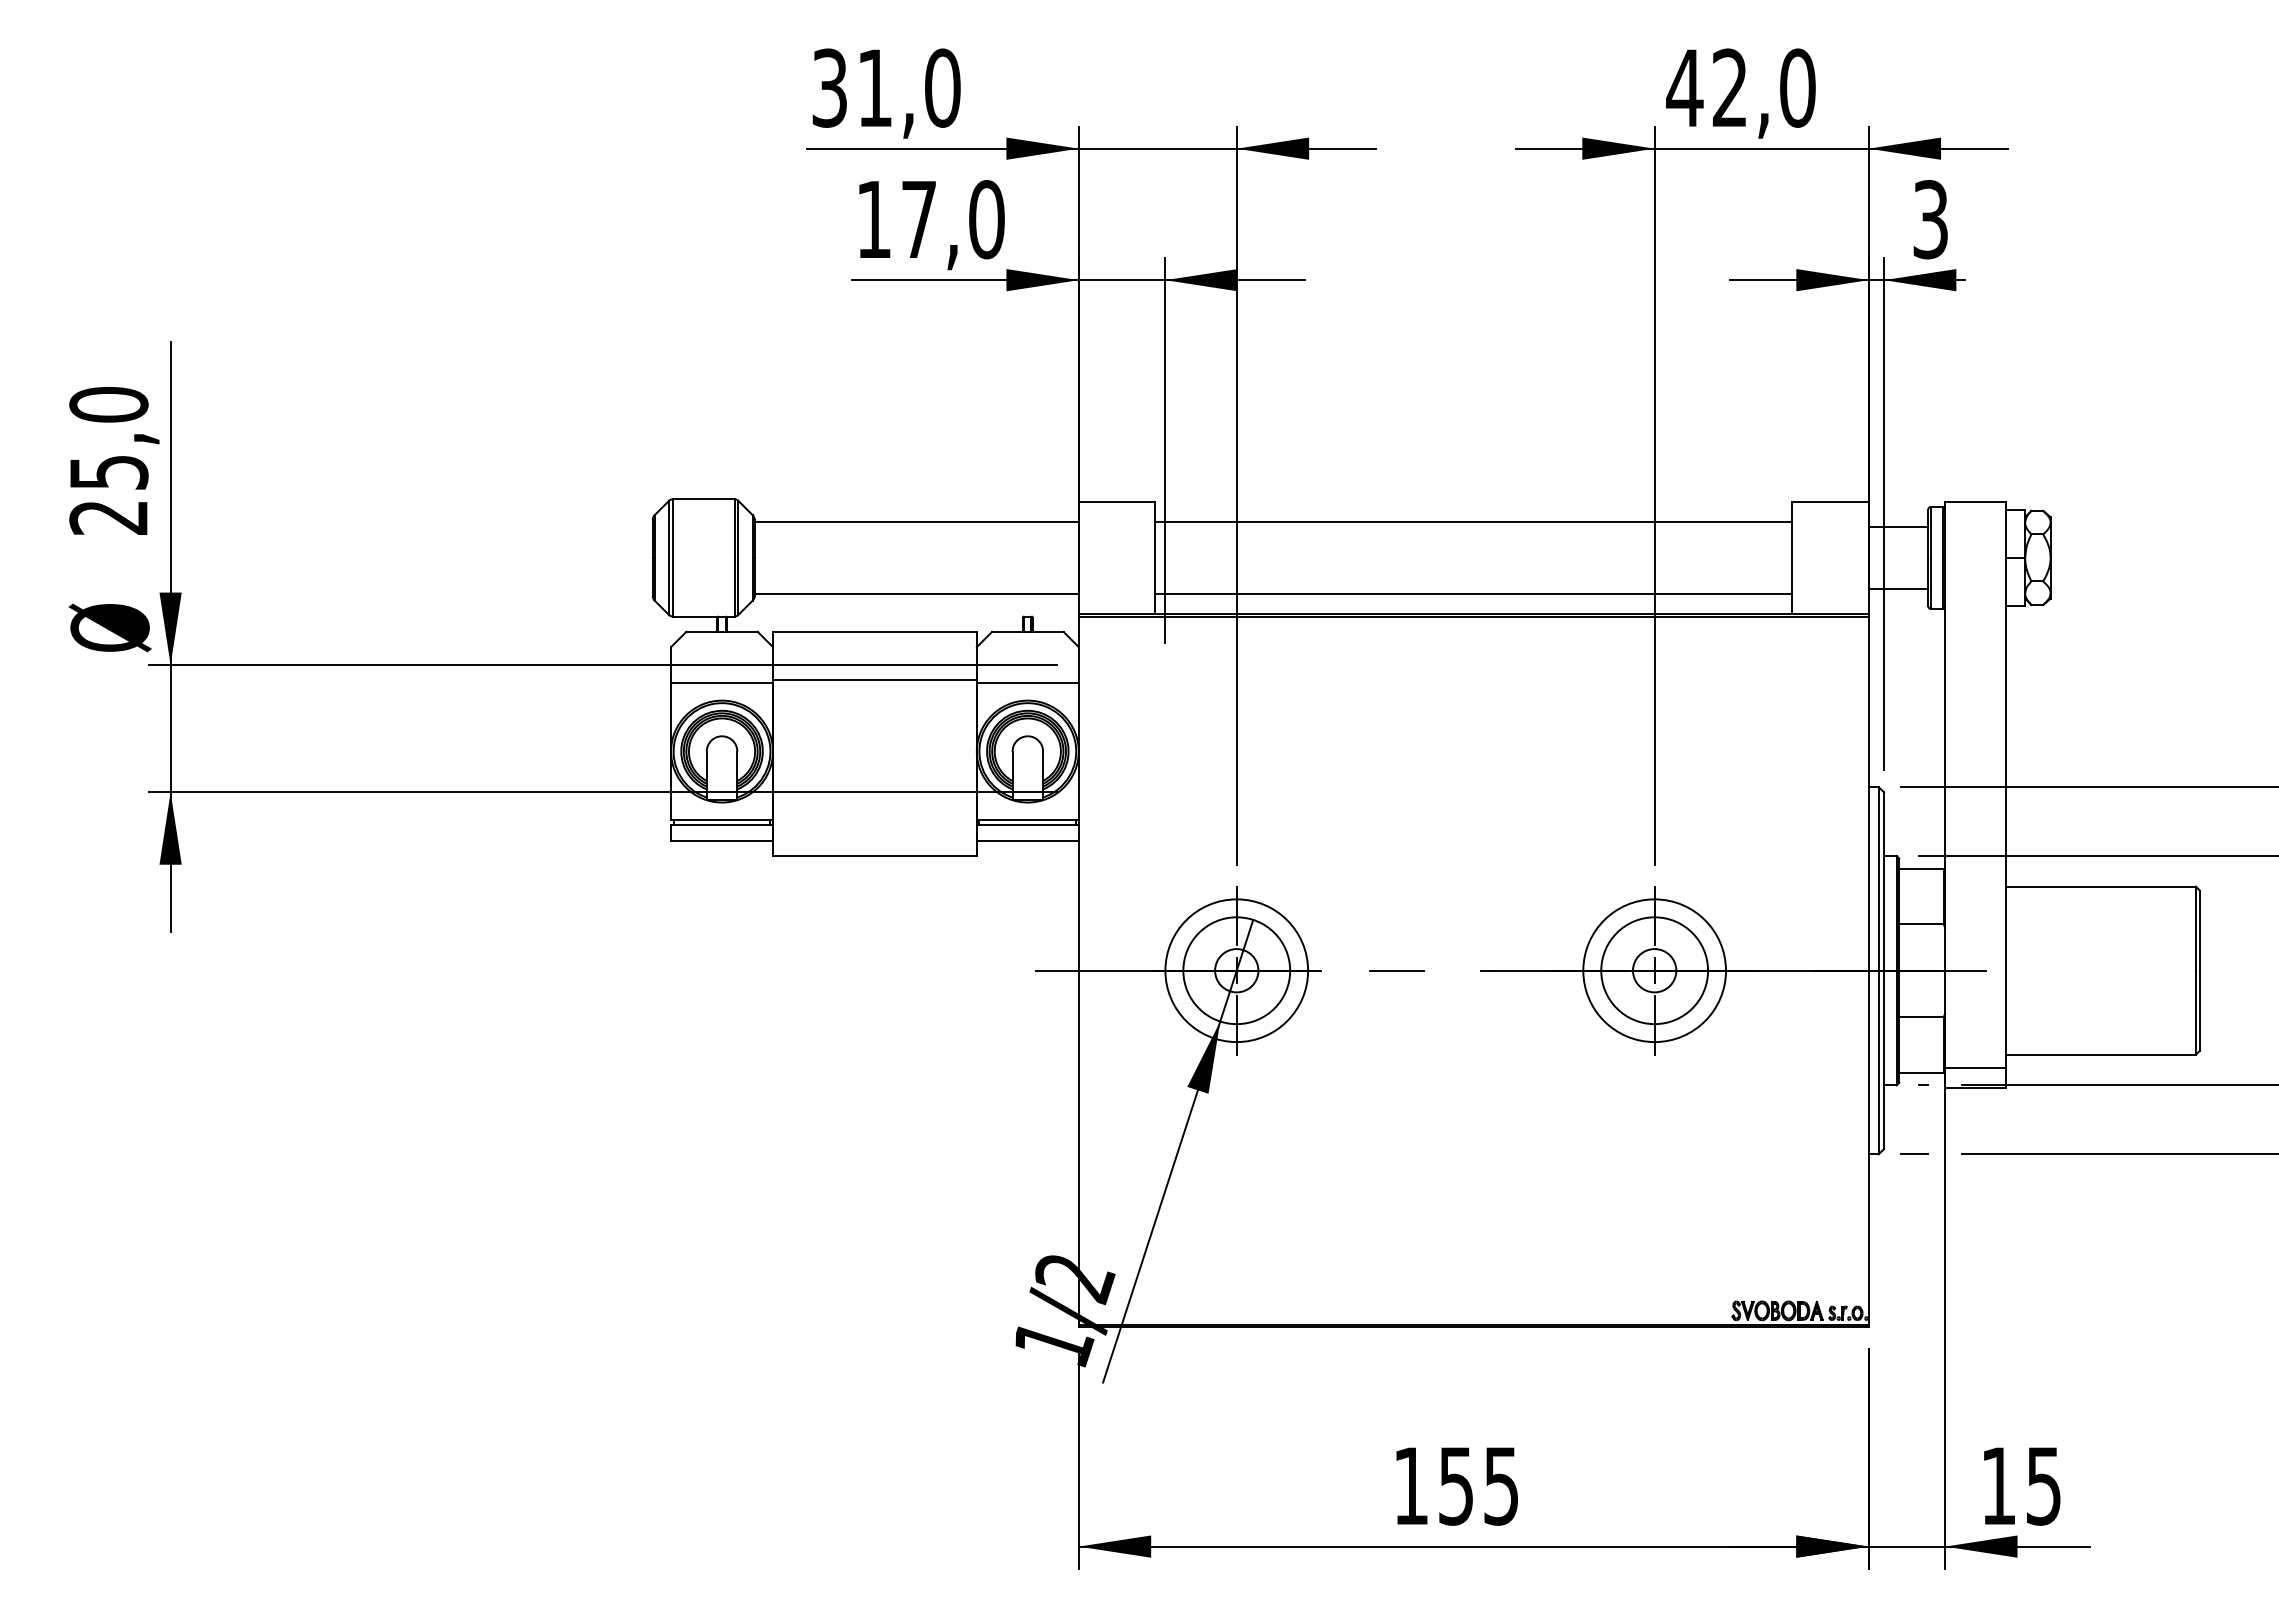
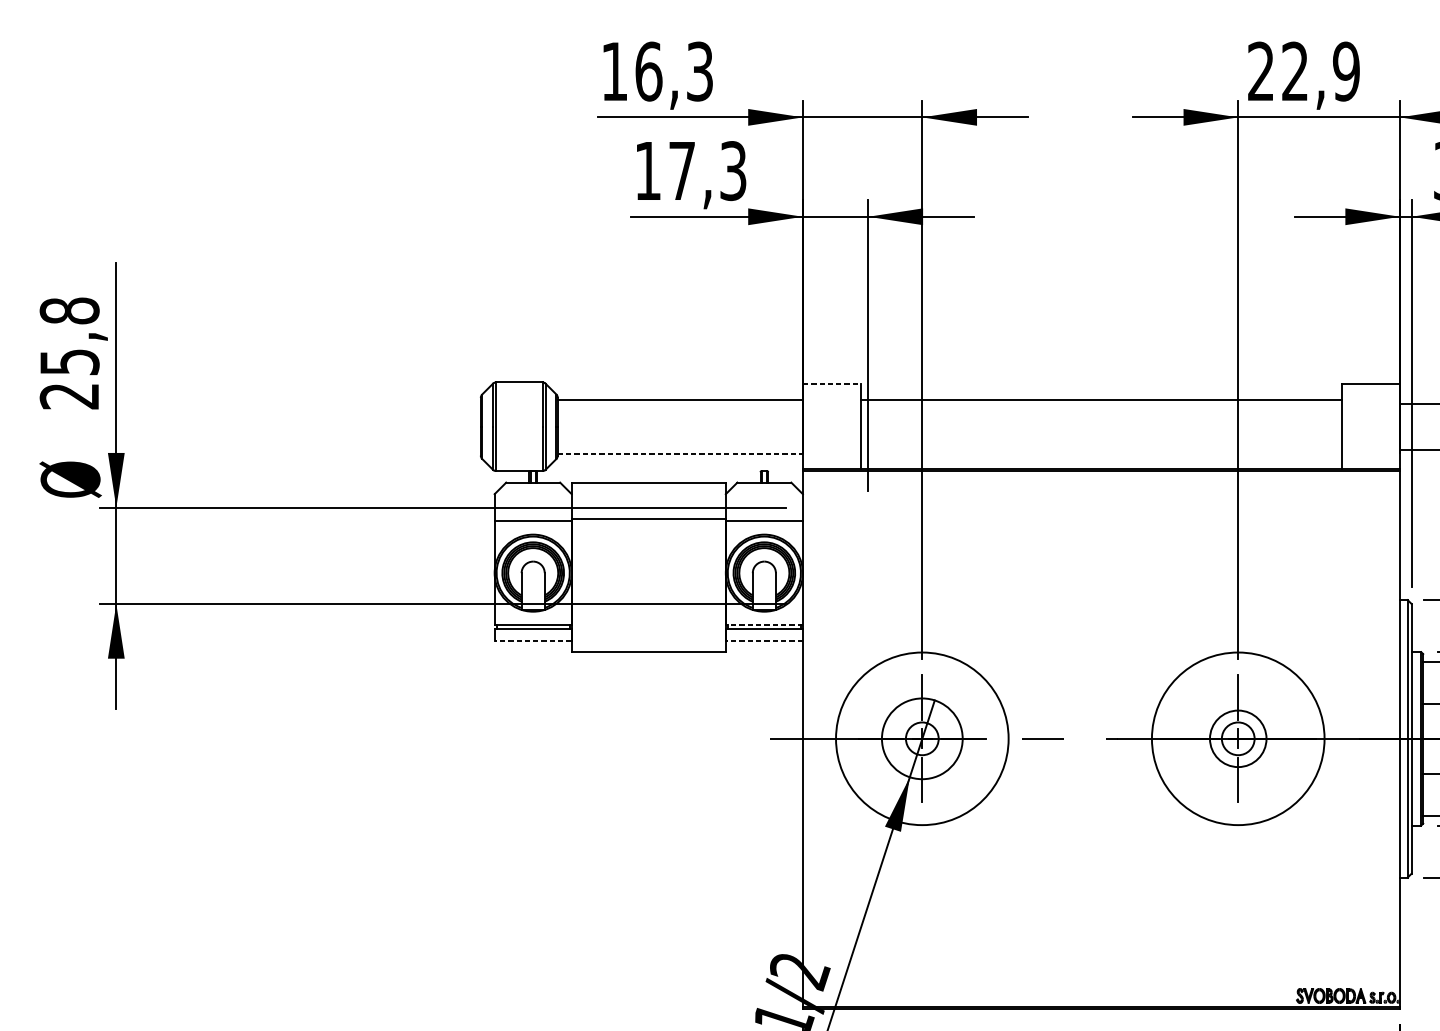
text: (886, 87) -> (657, 71), 31,0 -> 16,3
text: (1740, 87) -> (1303, 71), 42,0 -> 22,9
text: (986, 219) -> (733, 170), 17,0 -> 17,3
text: (108, 404) -> (69, 310), 25,0 -> 25,8
line: (1117, 501) -> (832, 384), solid -> dashed
line: (917, 593) -> (680, 453), solid -> dashed
line: (1473, 593) -> (1101, 453), removed
line: (1027, 820) -> (764, 625), solid -> dashed
line: (722, 840) -> (533, 640), solid -> dashed
line: (1027, 840) -> (764, 640), solid -> dashed
circle: (1236, 970) -> (922, 738), size x1.6
circle: (1654, 970) -> (1238, 738), size x0.7
circle: (1654, 970) -> (1238, 738), size x1.6

